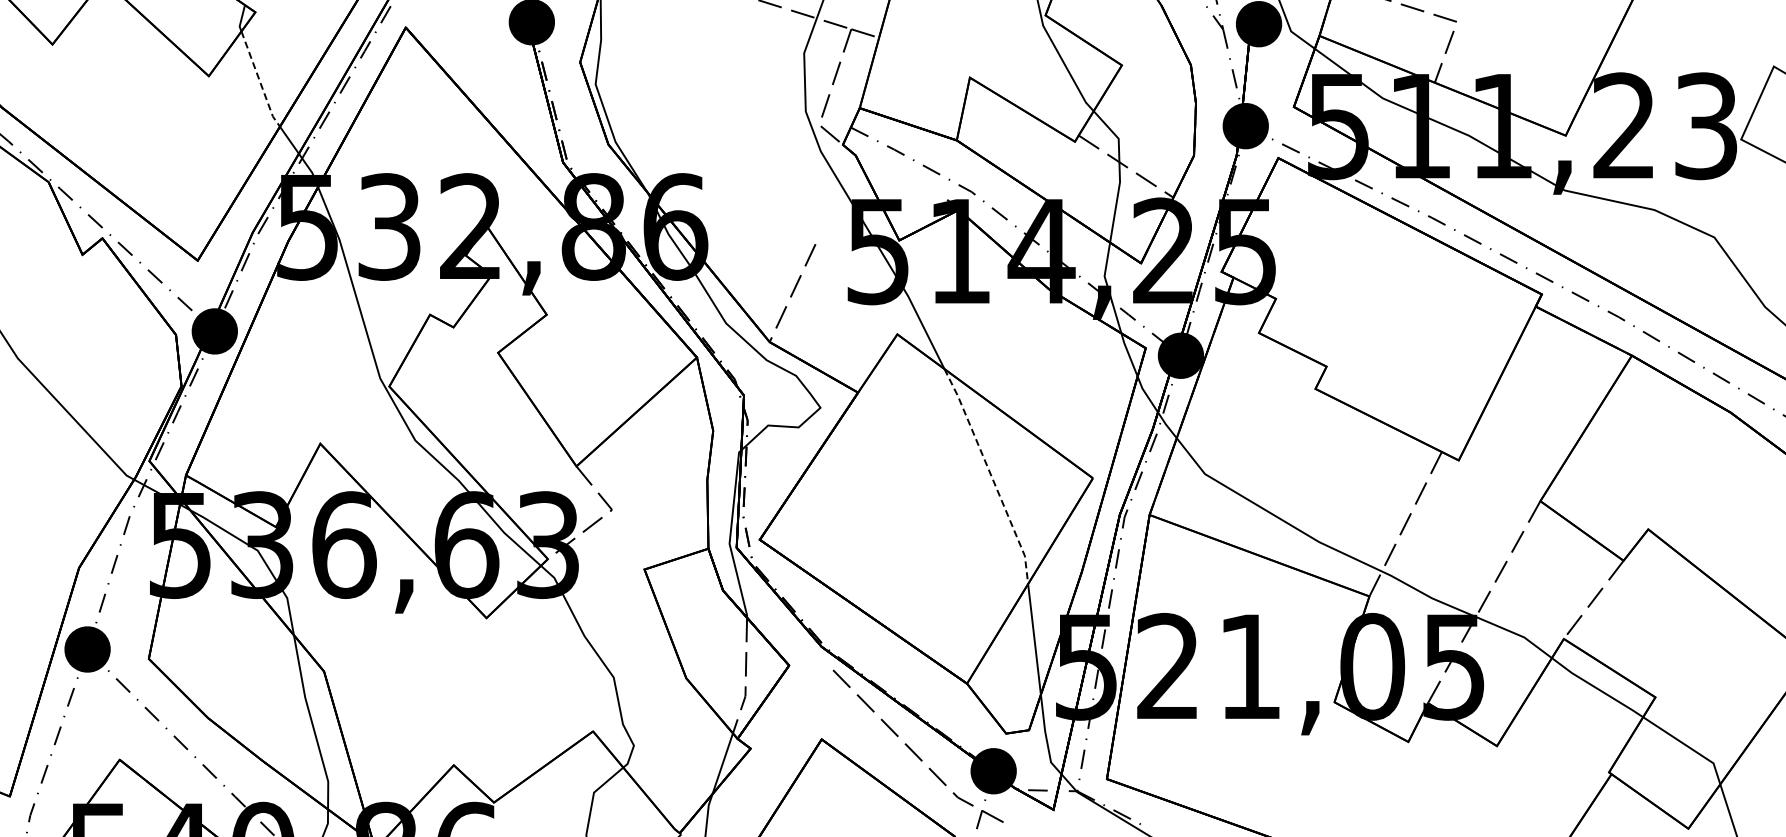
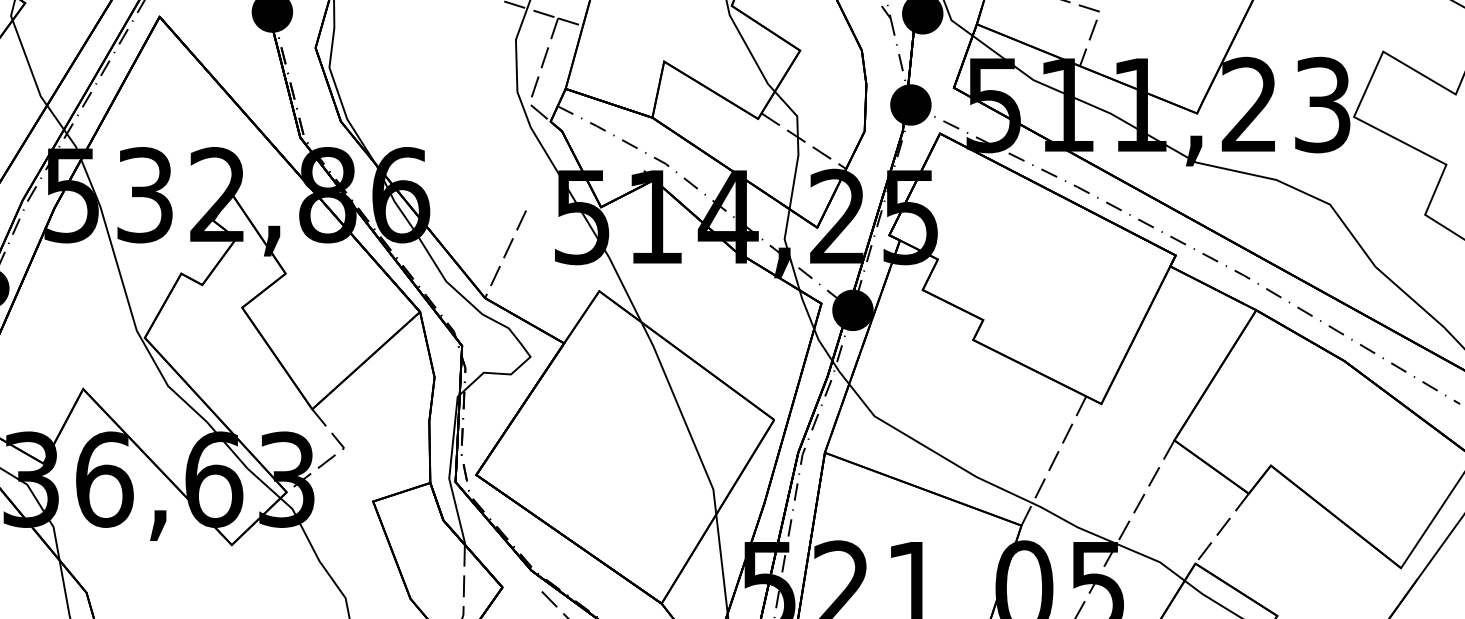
line: (259, 81) -> (28, 65), dashed -> solid
line: (991, 475) -> (683, 417), dashed -> solid

